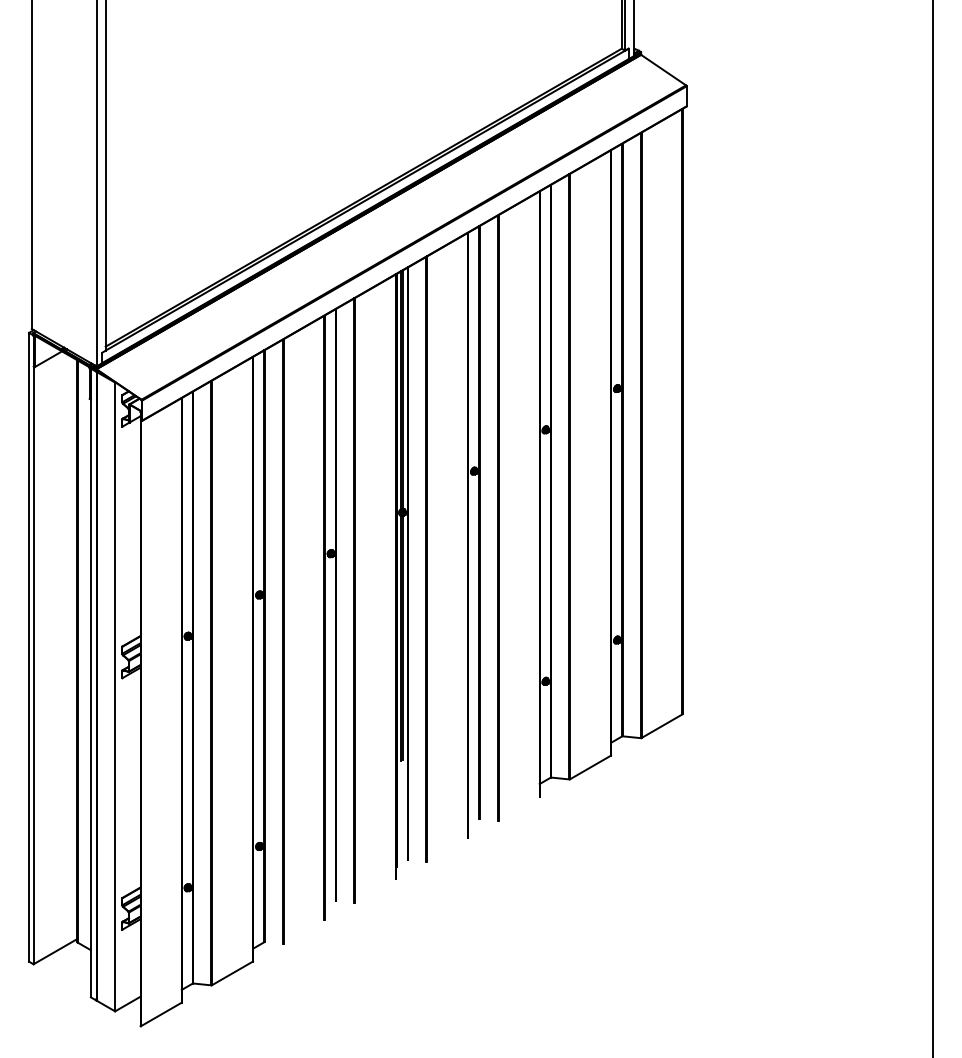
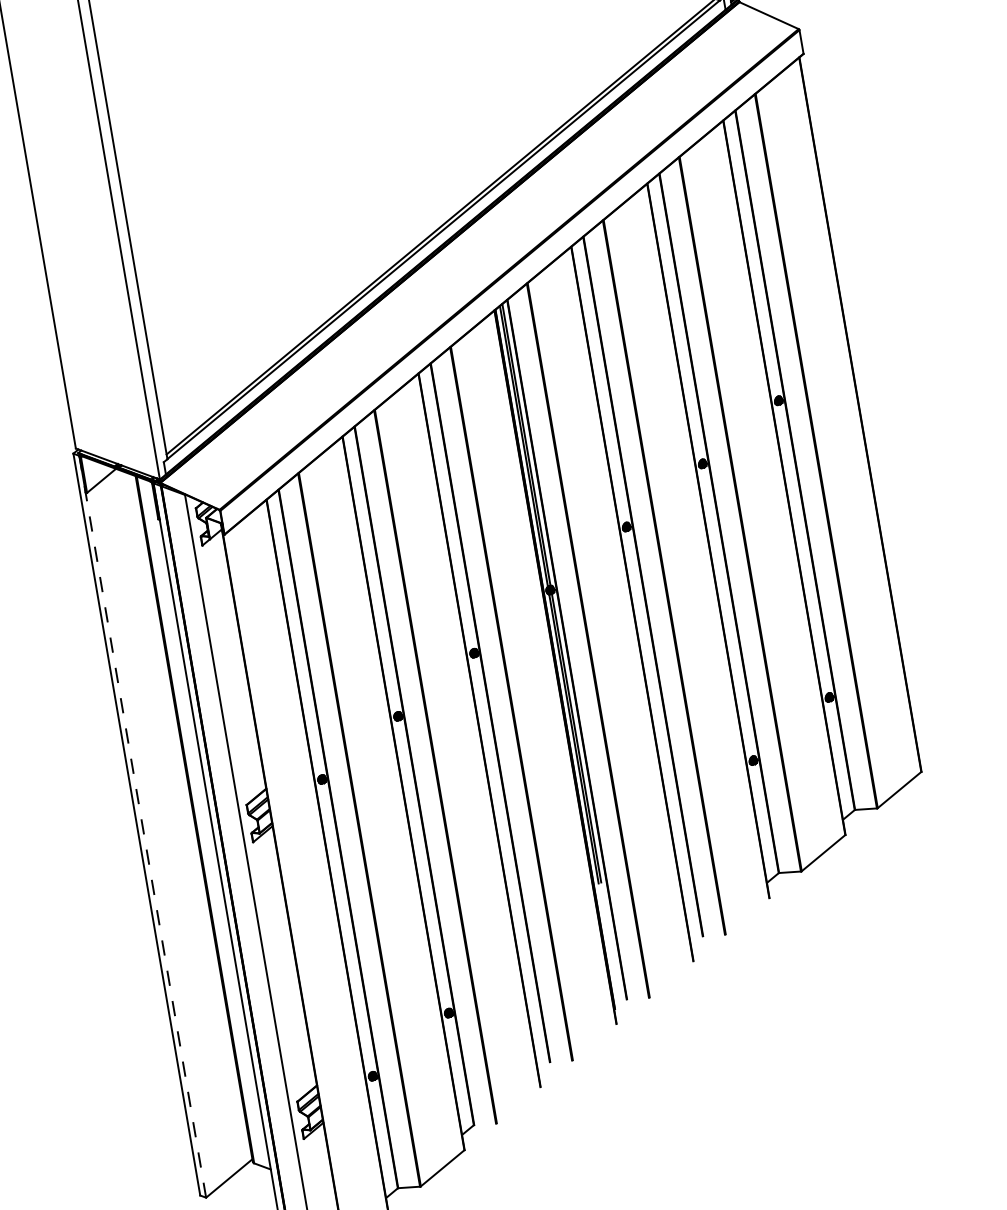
line: (33, 650) -> (142, 827), solid -> dashed

